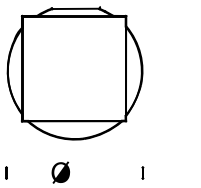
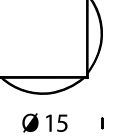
fill: (81, 172) -> (48, 122), added
fill: (97, 173) -> (62, 123), added

